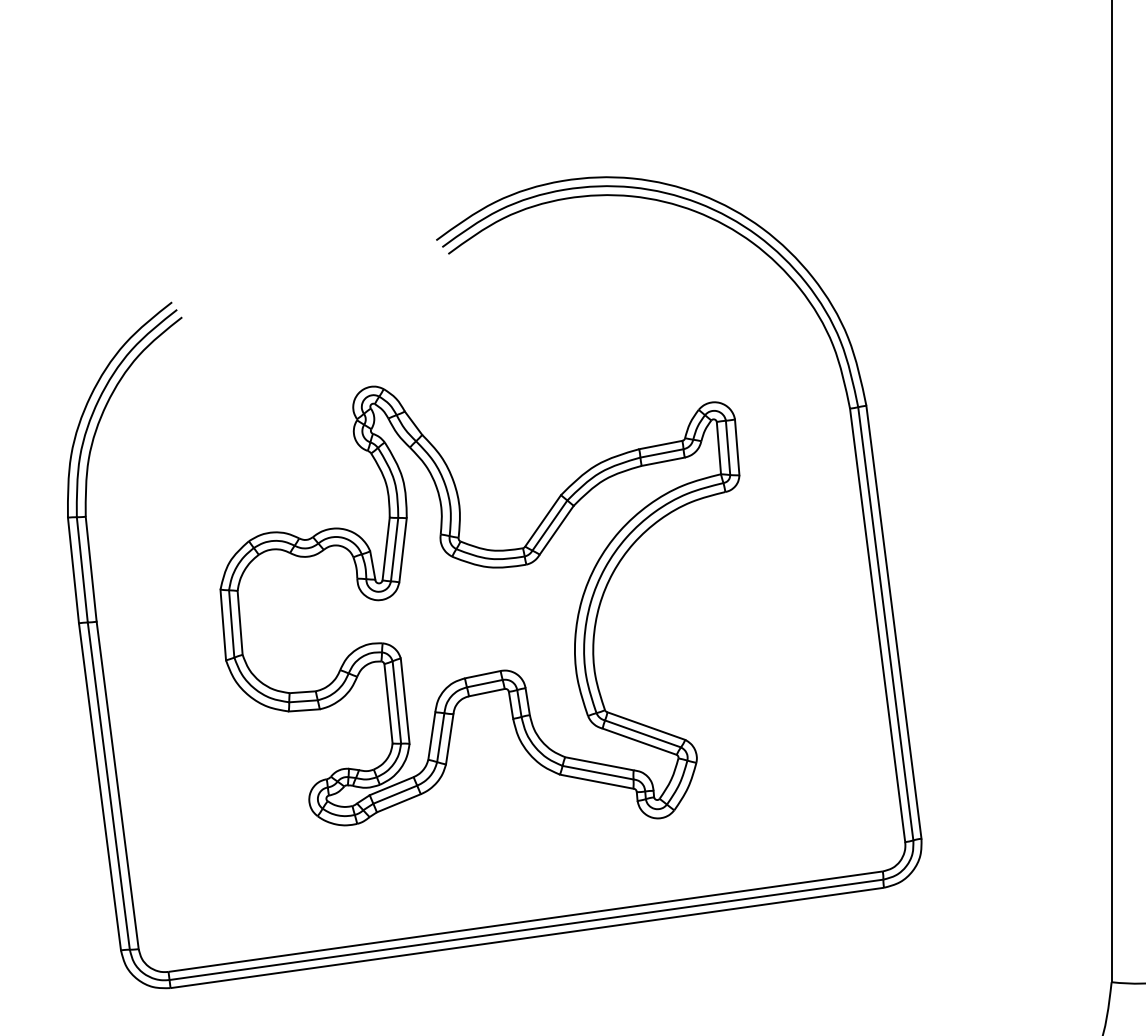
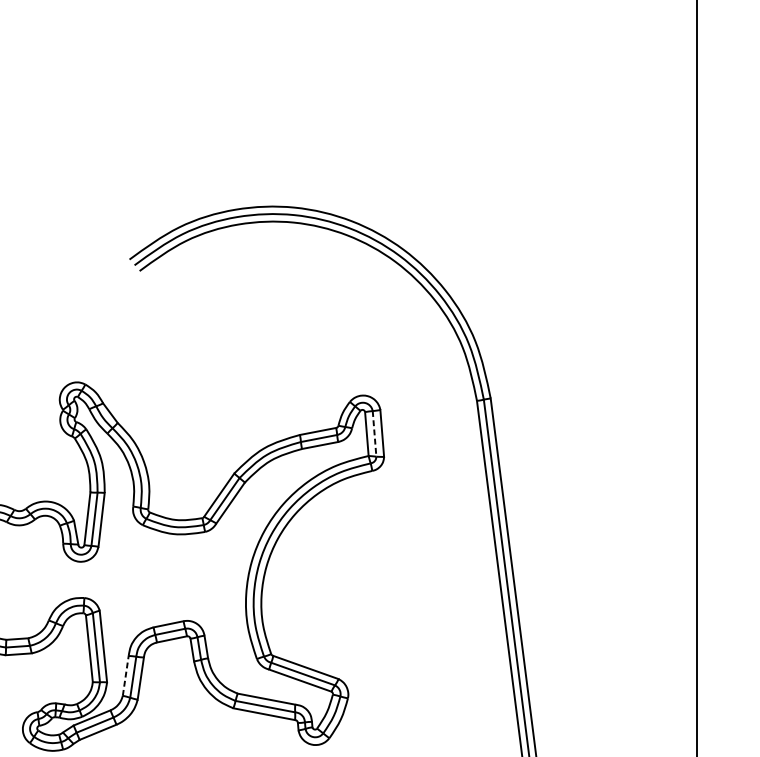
line: (728, 448) -> (374, 434), solid -> dashed
line: (431, 736) -> (125, 676), solid -> dashed

